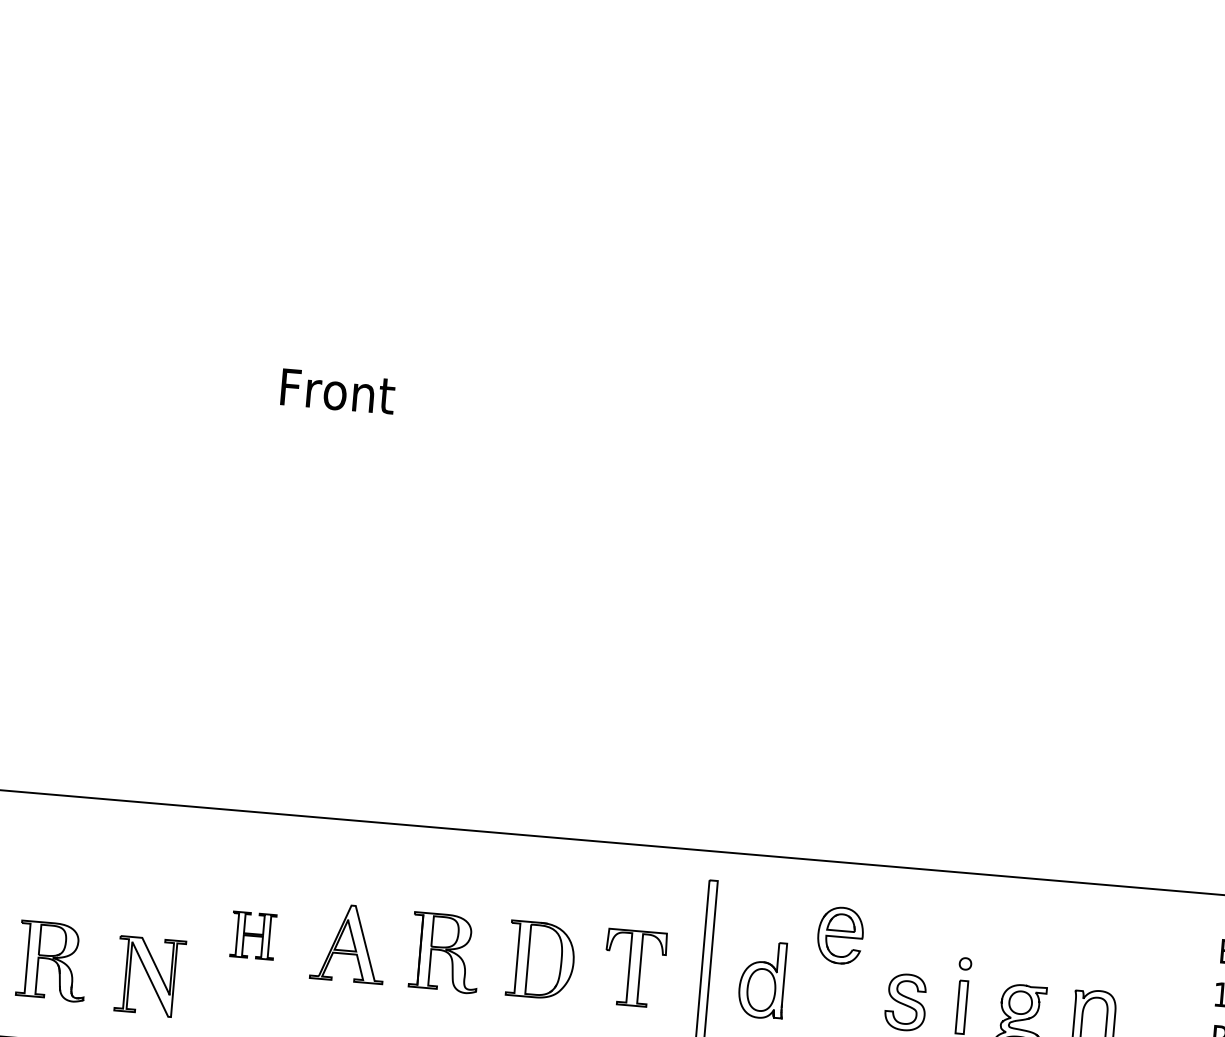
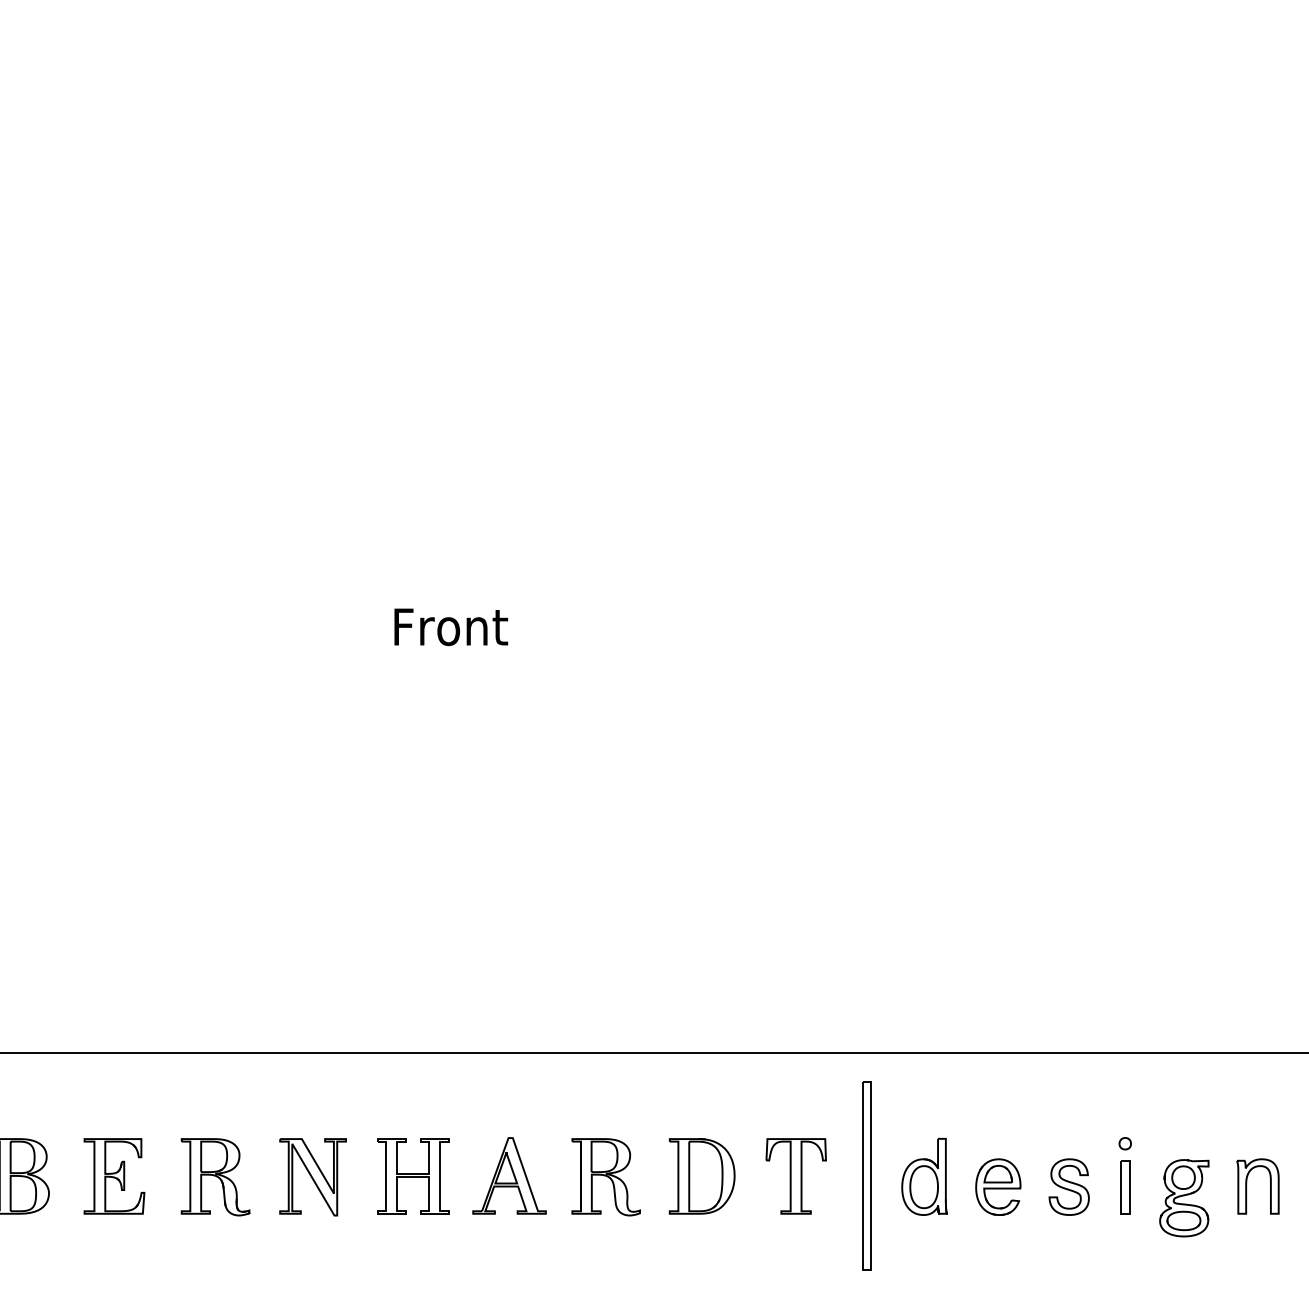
part: (840, 934) -> (998, 1186), moved
part: (253, 935) -> (413, 1176), size x1.67
part: (52, 961) -> (215, 1177), moved
part: (149, 977) -> (312, 1177), moved

